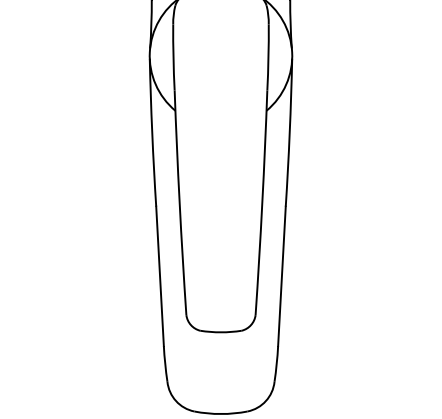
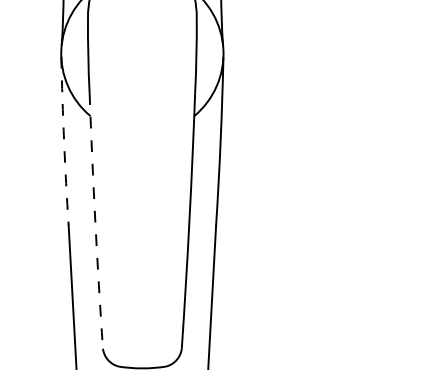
arc: (152, 132) -> (64, 140), solid -> dashed
arc: (179, 202) -> (95, 220), solid -> dashed

